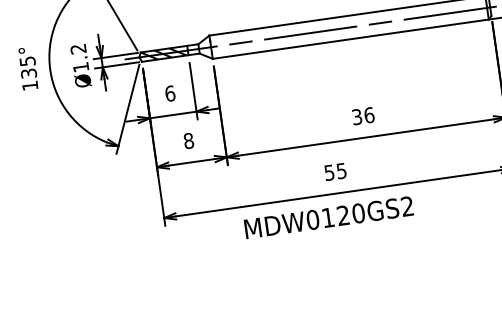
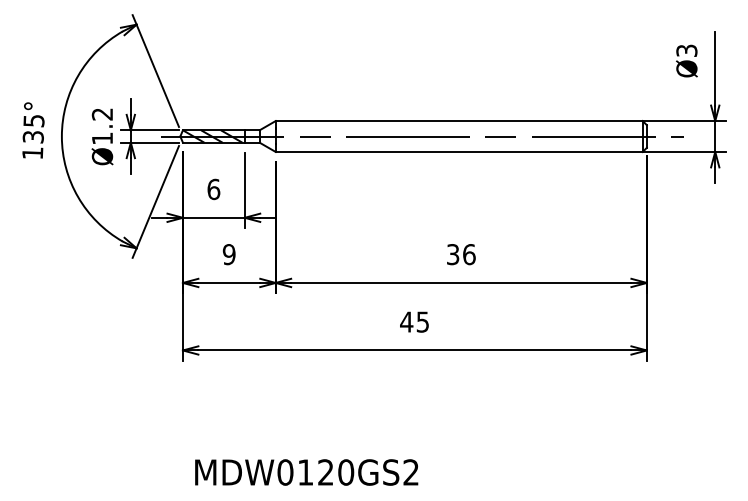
text: (188, 141) -> (228, 254), 8 -> 9
text: (329, 172) -> (406, 321), 55 -> 45
text: (328, 217) -> (306, 472), moved

